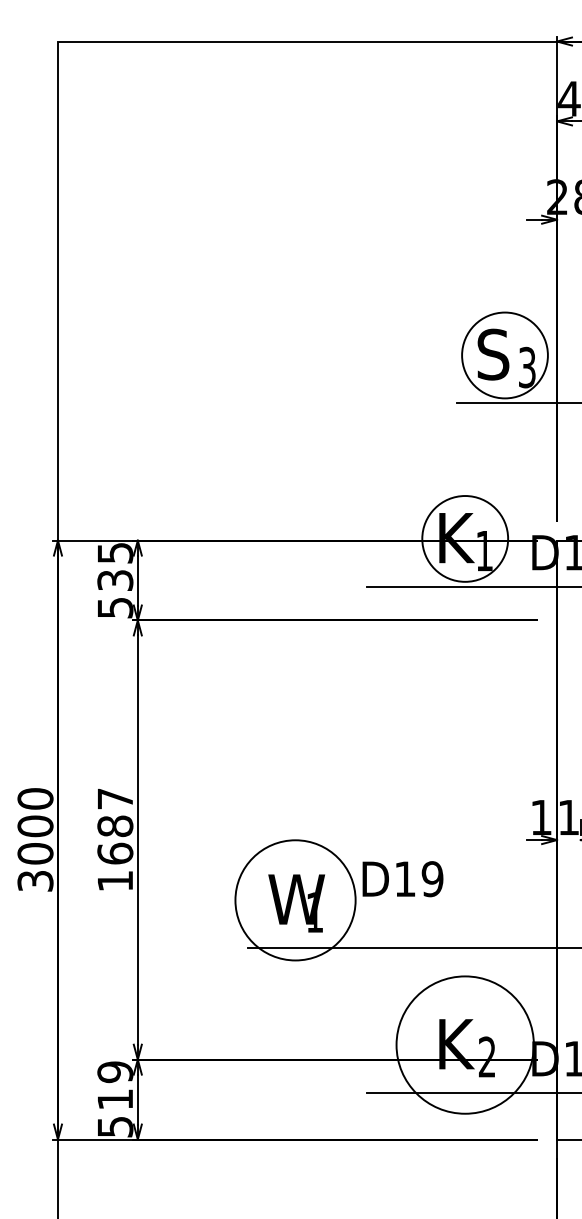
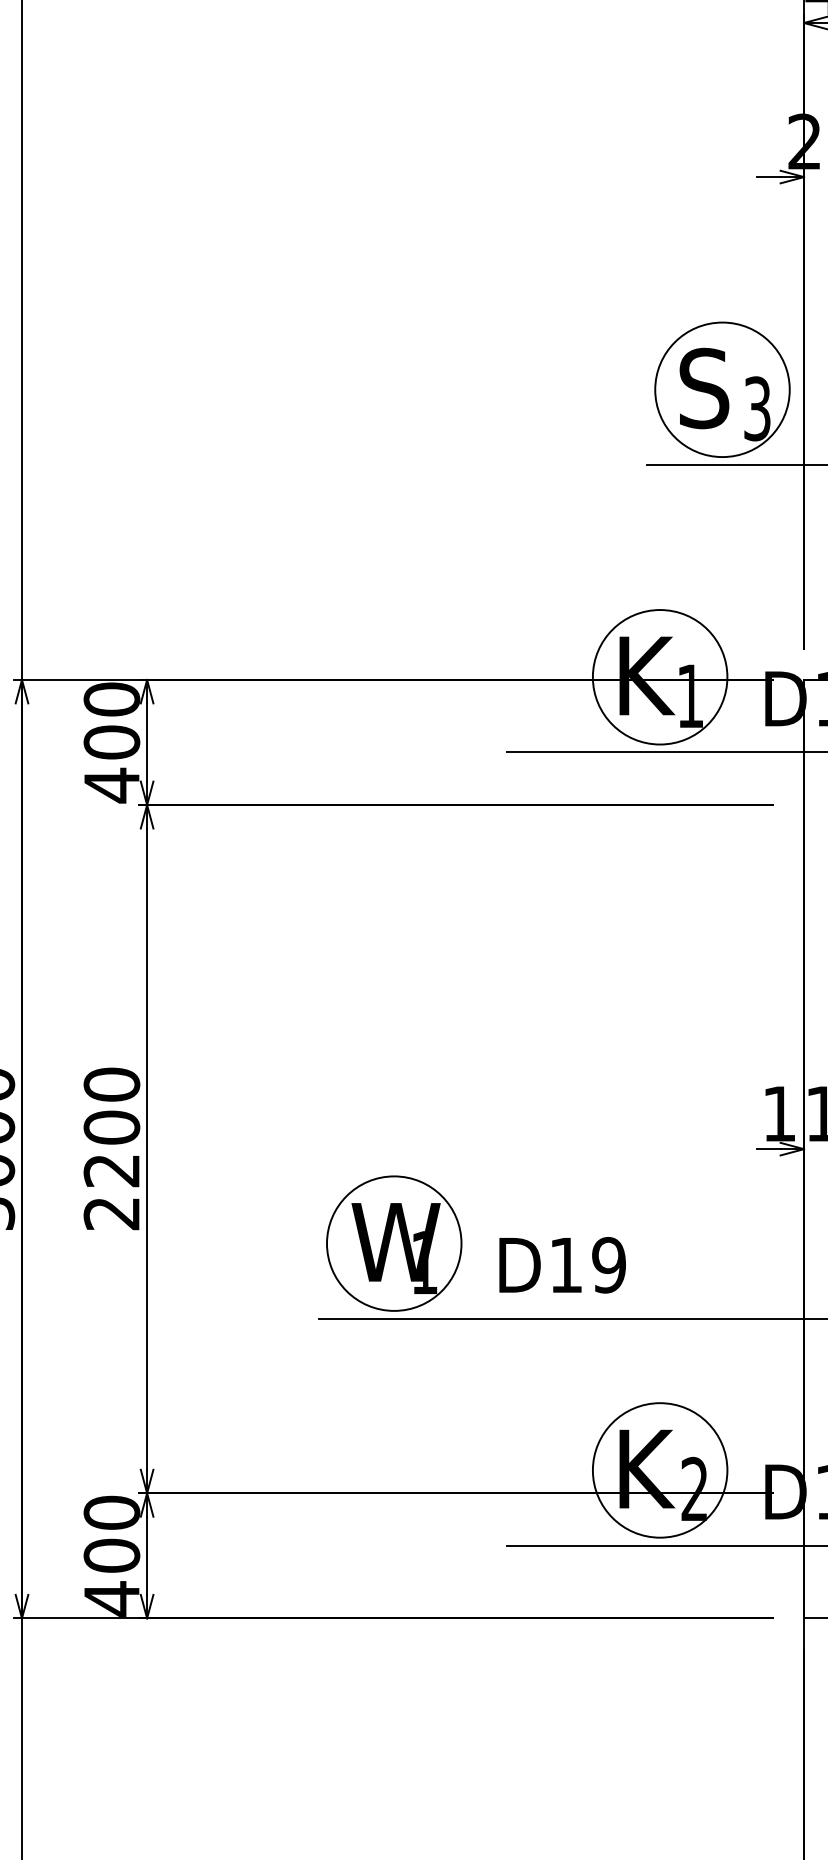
text: (115, 580) -> (112, 742), 535 -> 400
text: (115, 839) -> (112, 1148), 1687 -> 2200
text: (402, 879) -> (561, 1265), moved
circle: (295, 900) -> (394, 1243), size x0.71
circle: (465, 1045) -> (660, 1471), size x0.62
text: (115, 1099) -> (112, 1555), 519 -> 400

